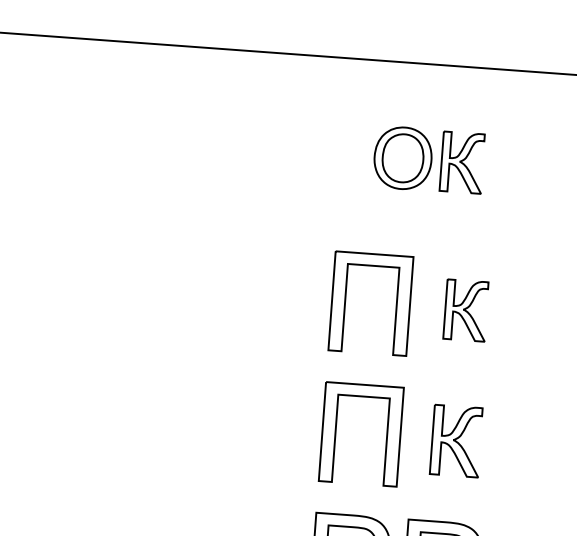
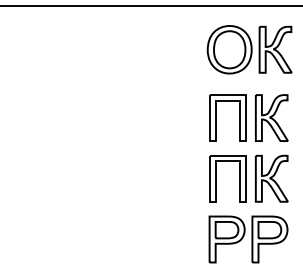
part: (428, 159) -> (249, 49), size x1.67
part: (465, 309) -> (271, 117), size x1.67
part: (455, 440) -> (271, 178), size x1.43

